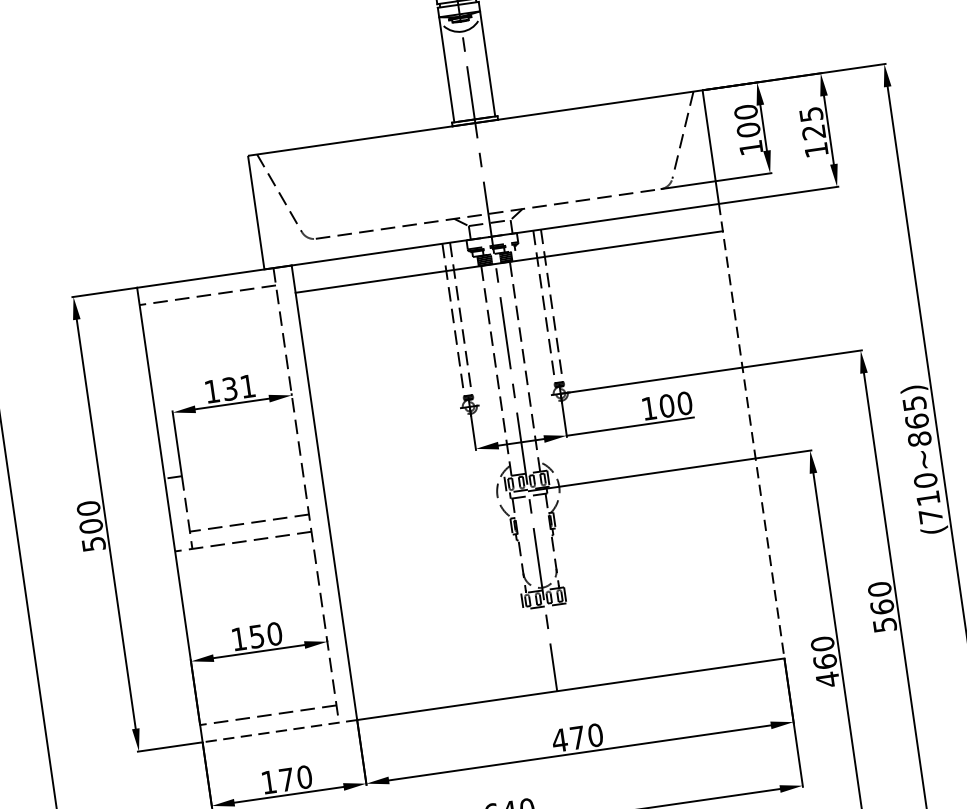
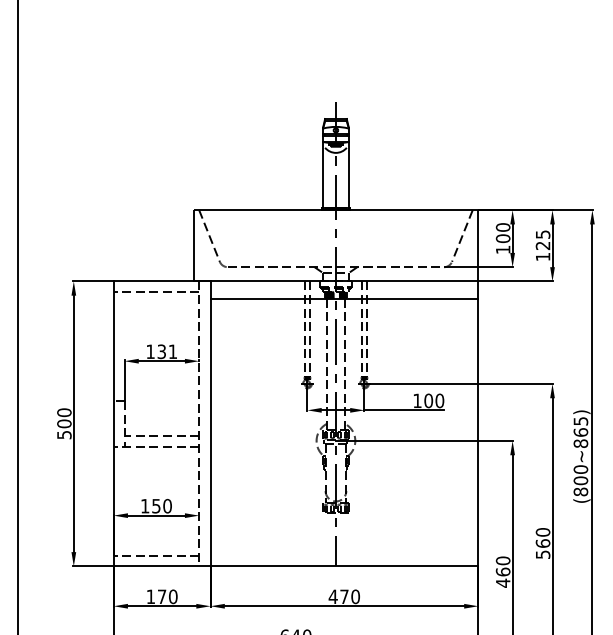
line: (751, 432) -> (478, 424), dashed -> solid
text: (928, 507) -> (580, 486), (710~865) -> (800~865)
line: (278, 731) -> (161, 566), dashed -> solid

